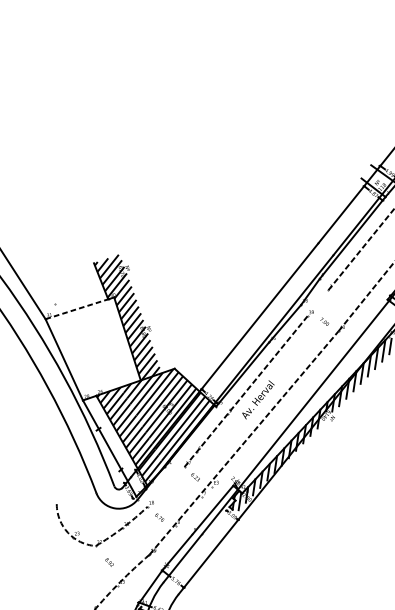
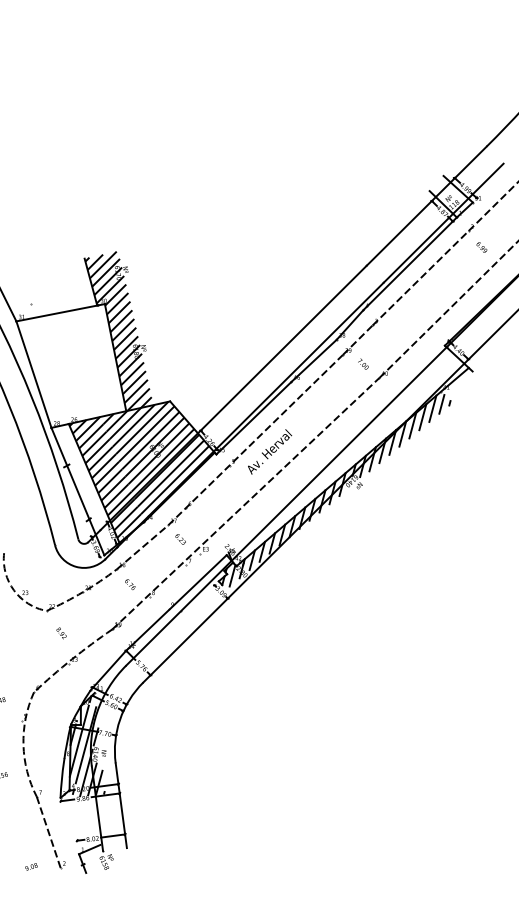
line: (317, 302) -> (357, 339), added
line: (77, 309) -> (57, 313), dashed -> solid
line: (165, 487) -> (142, 547), added

